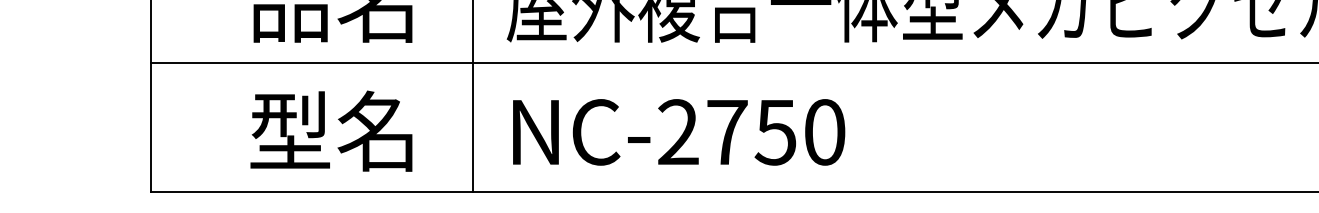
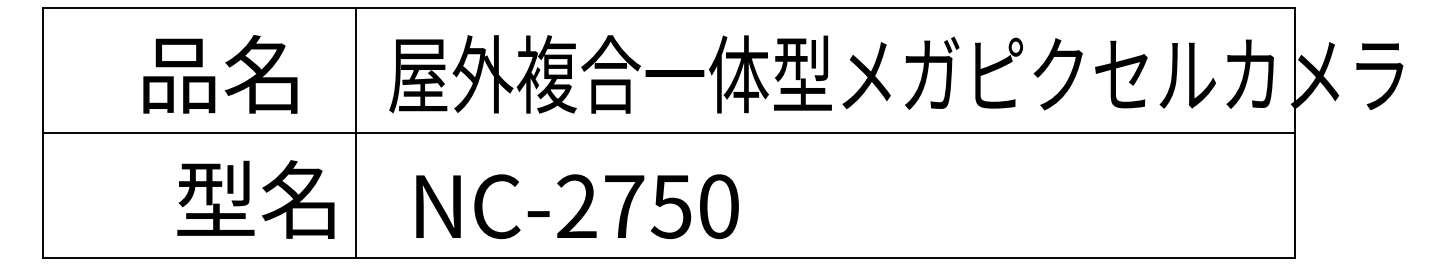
text: (331, 131) -> (255, 199), moved
text: (679, 132) -> (577, 206), moved

